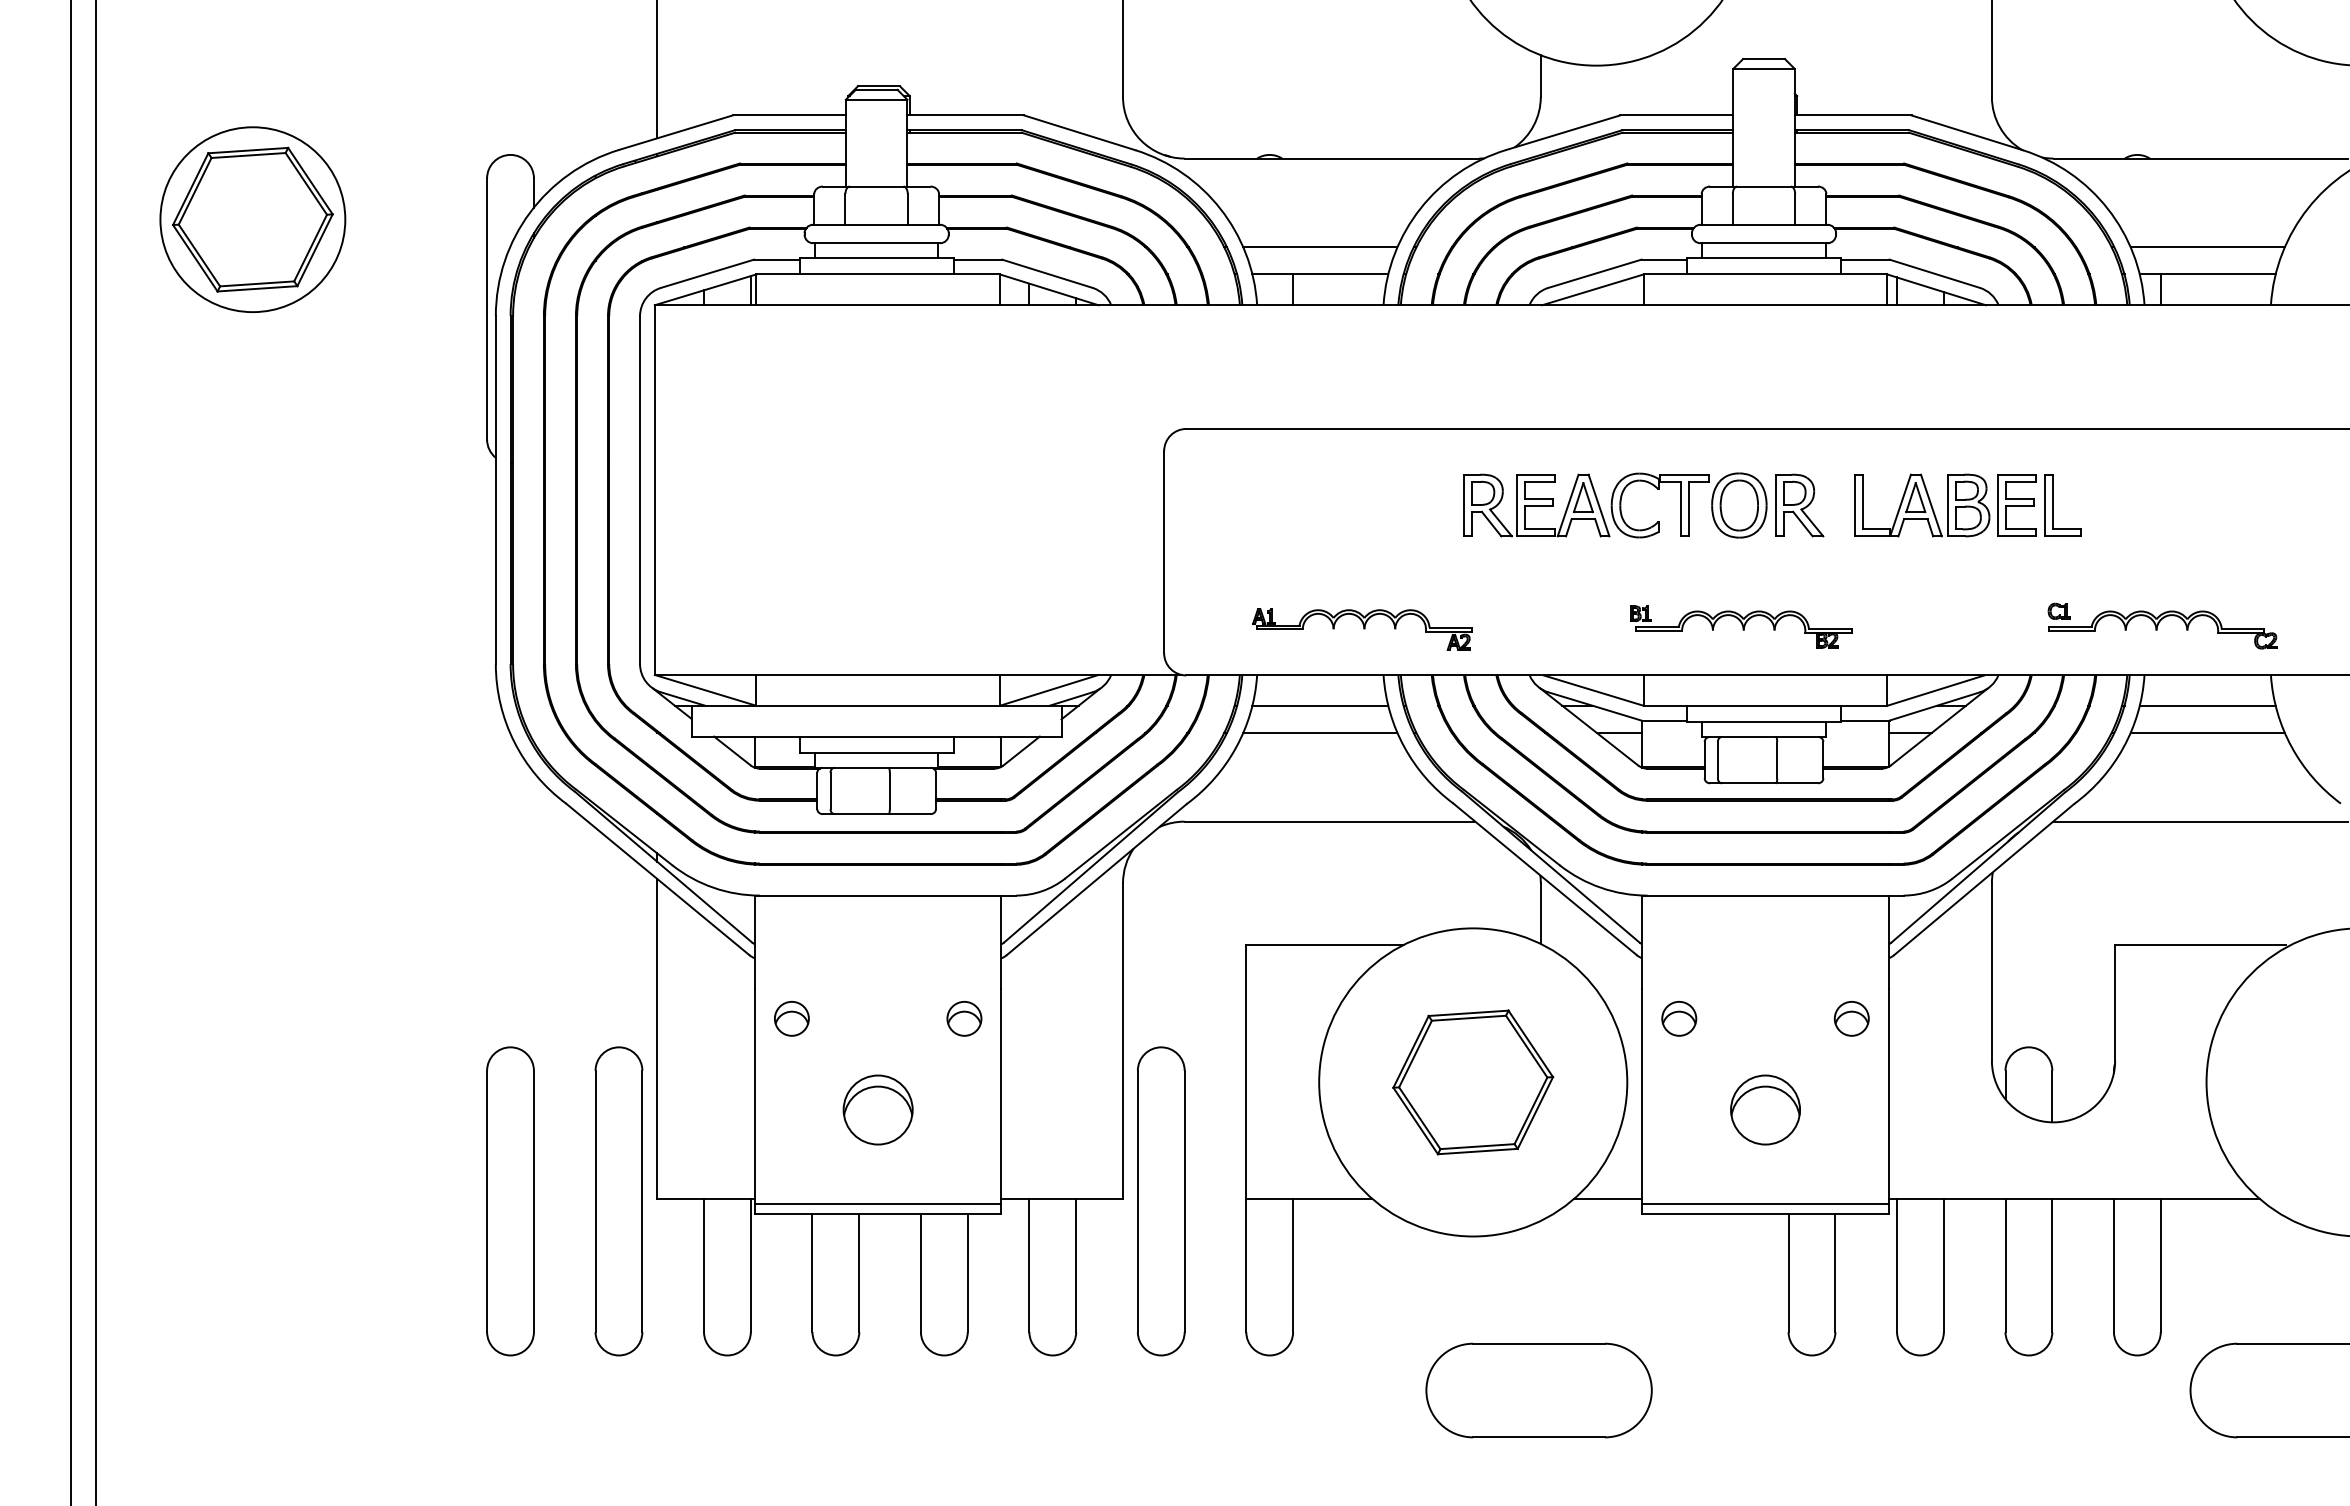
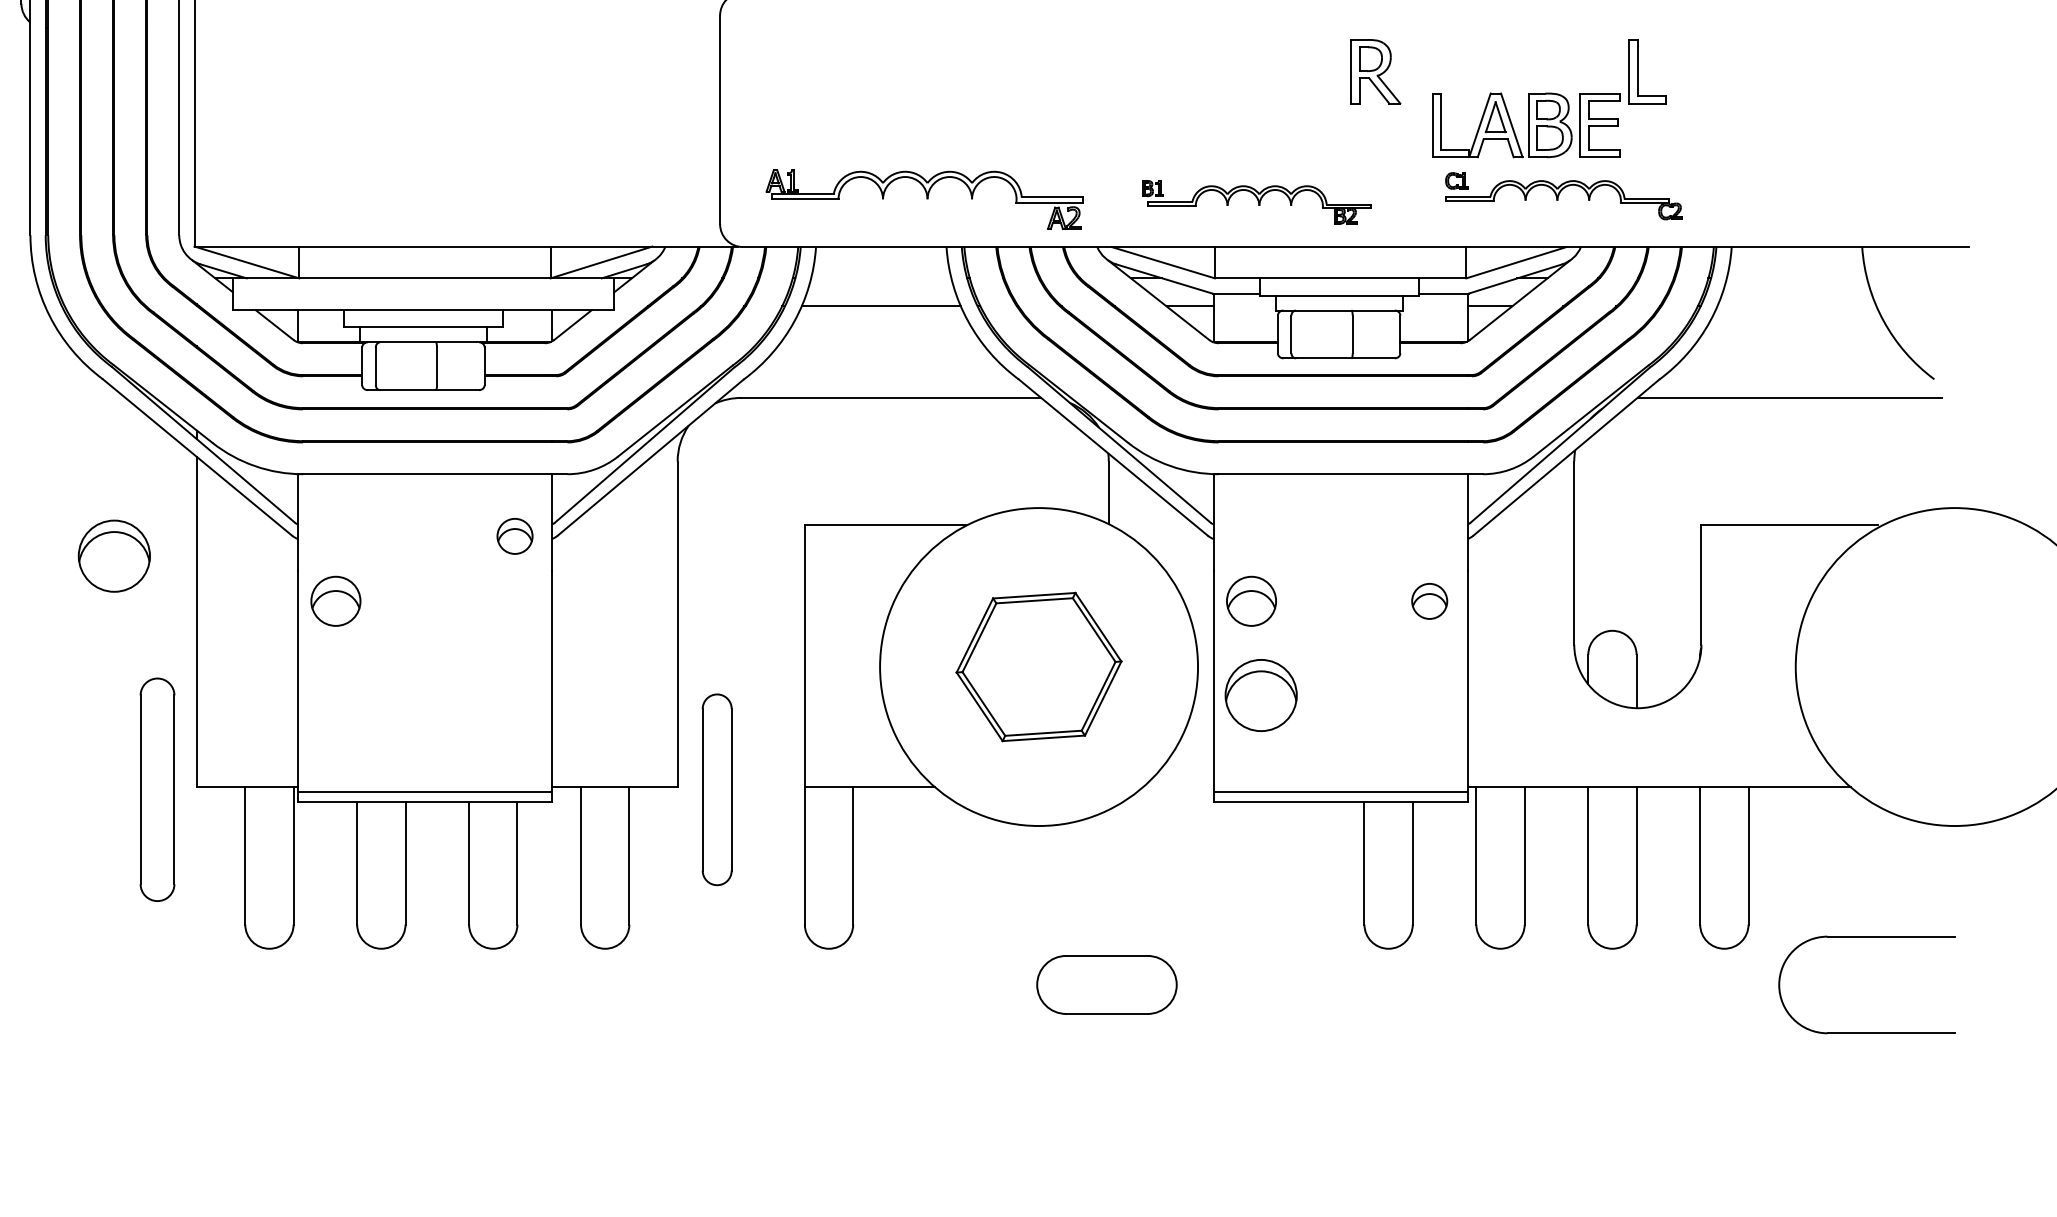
part: (1615, 505) -> (1185, 71), removed
part: (1945, 505) -> (1526, 125), moved
part: (2162, 625) -> (1563, 195), moved
part: (1741, 626) -> (1257, 201), moved
part: (1362, 629) -> (924, 199), size x1.4
line: (1320, 705) -> (881, 278), removed
line: (2207, 705) -> (1796, 278), removed
line: (2207, 732) -> (1796, 305), removed
part: (791, 1018) -> (335, 601), size x1.4
part: (964, 1018) -> (515, 536), moved
part: (1679, 1018) -> (1251, 601), size x1.4
part: (877, 1109) -> (113, 555), moved
part: (1765, 1109) -> (1261, 694), moved
line: (1608, 1198) -> (1178, 786), removed
part: (510, 1201) -> (45, 789), removed
part: (618, 1201) -> (157, 789), size x0.7
part: (1161, 1201) -> (717, 789), size x0.6
part: (1538, 1390) -> (1106, 984), size x0.6

